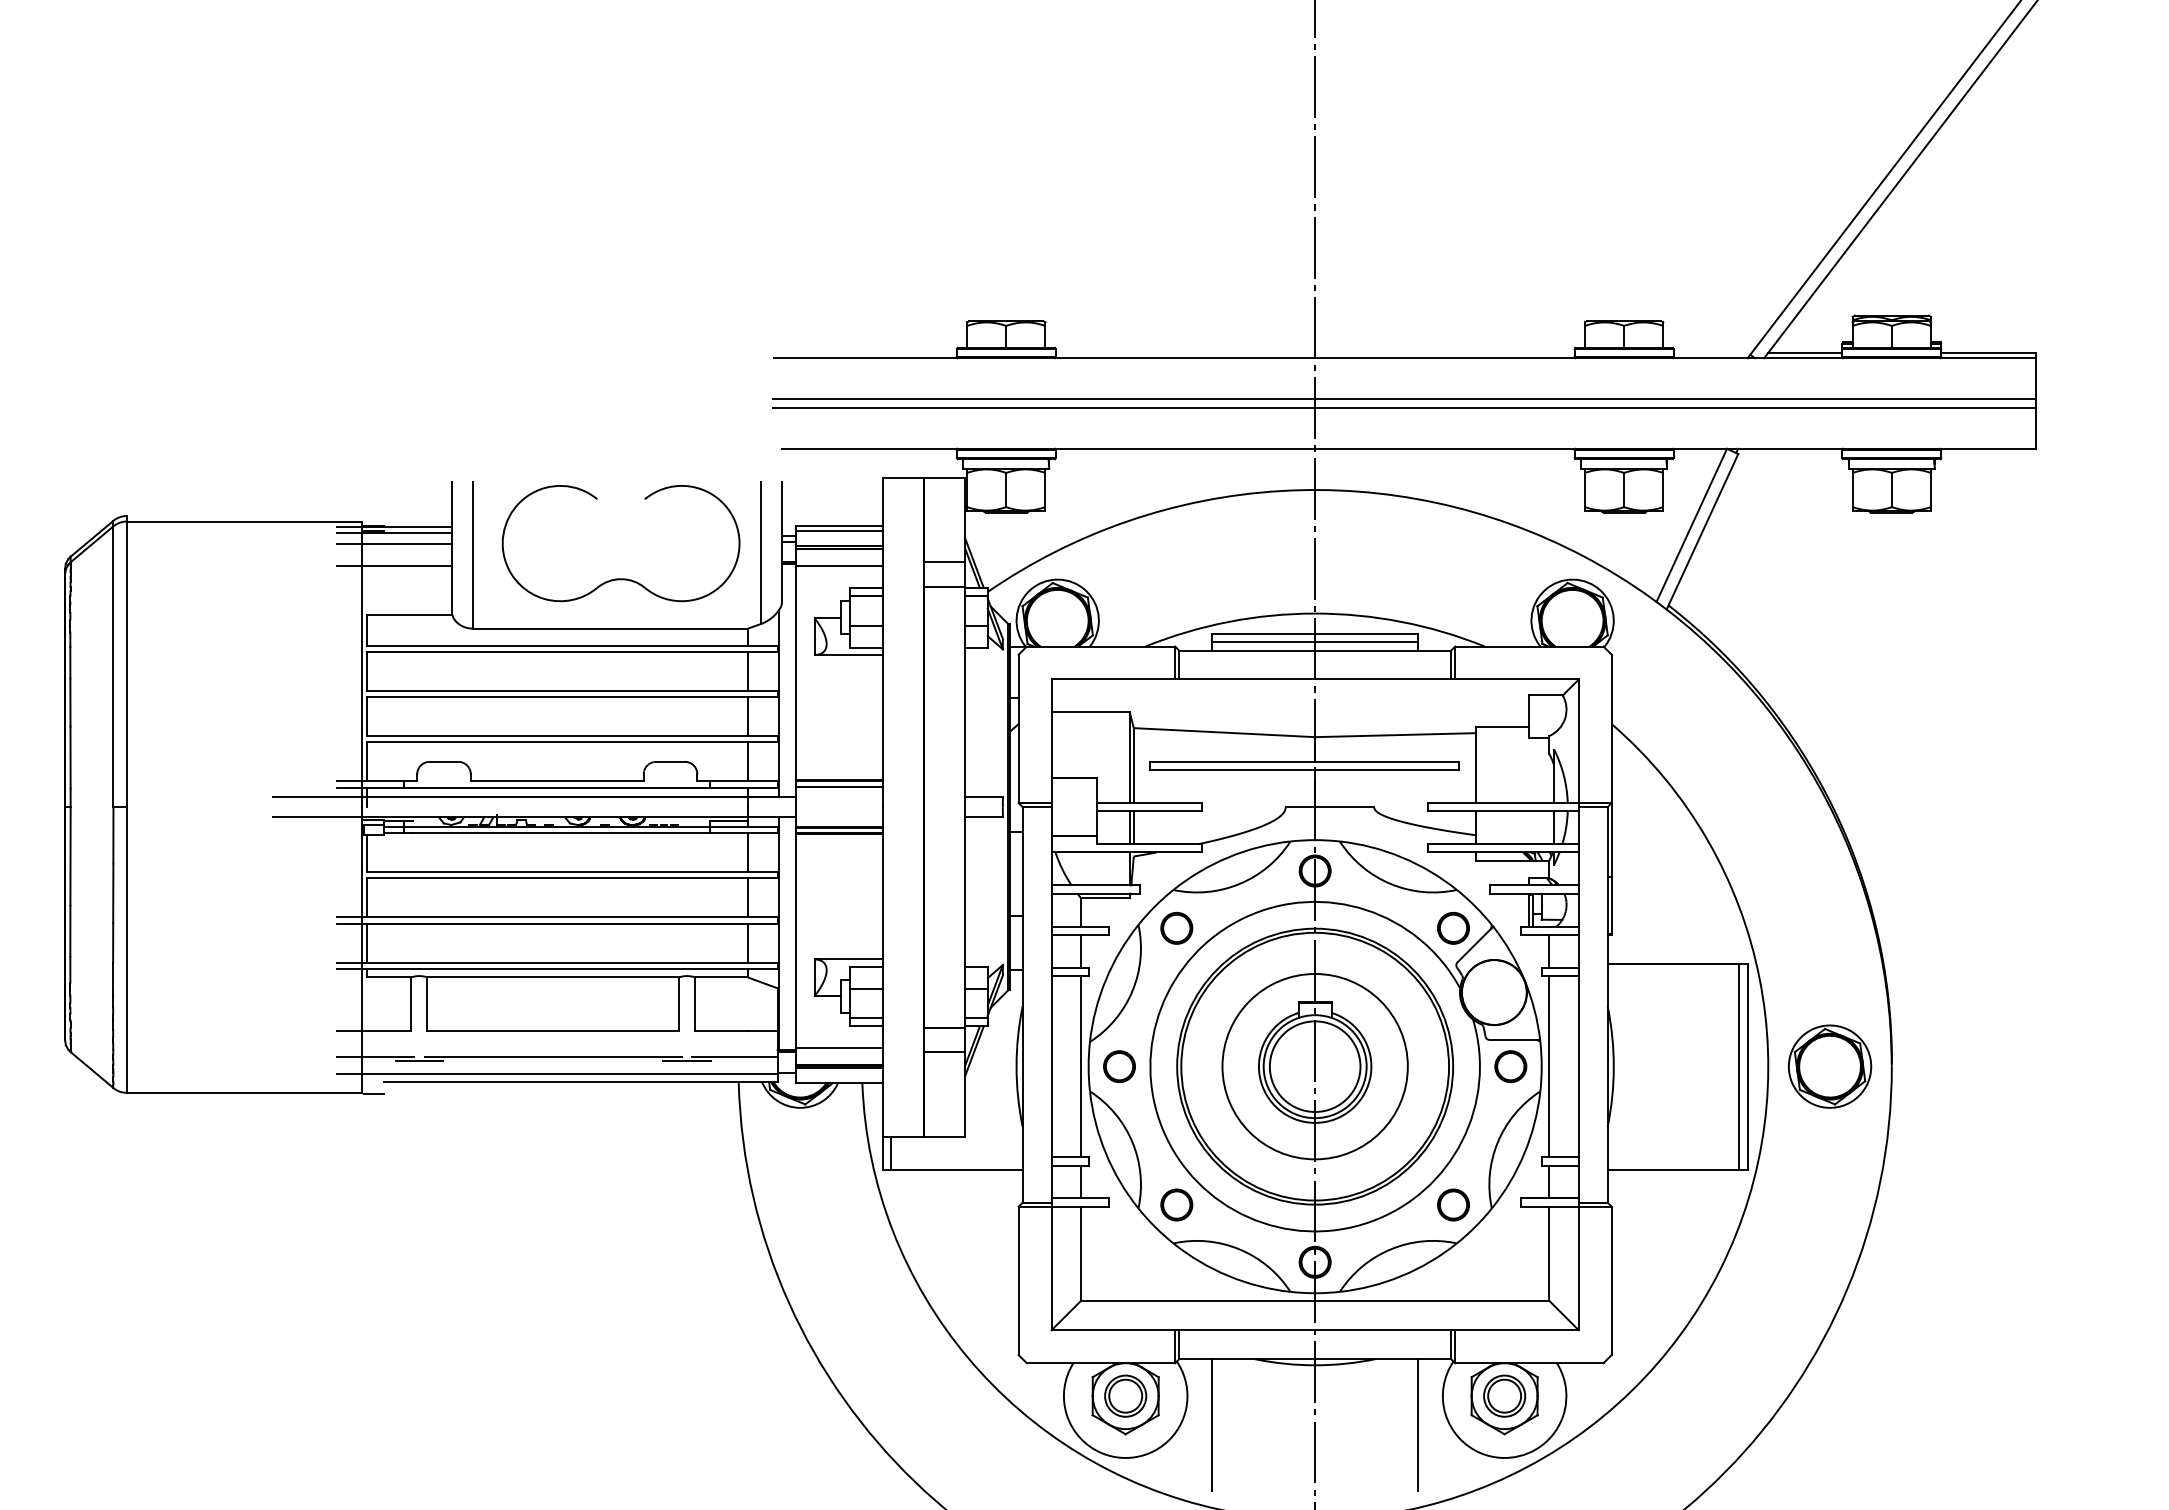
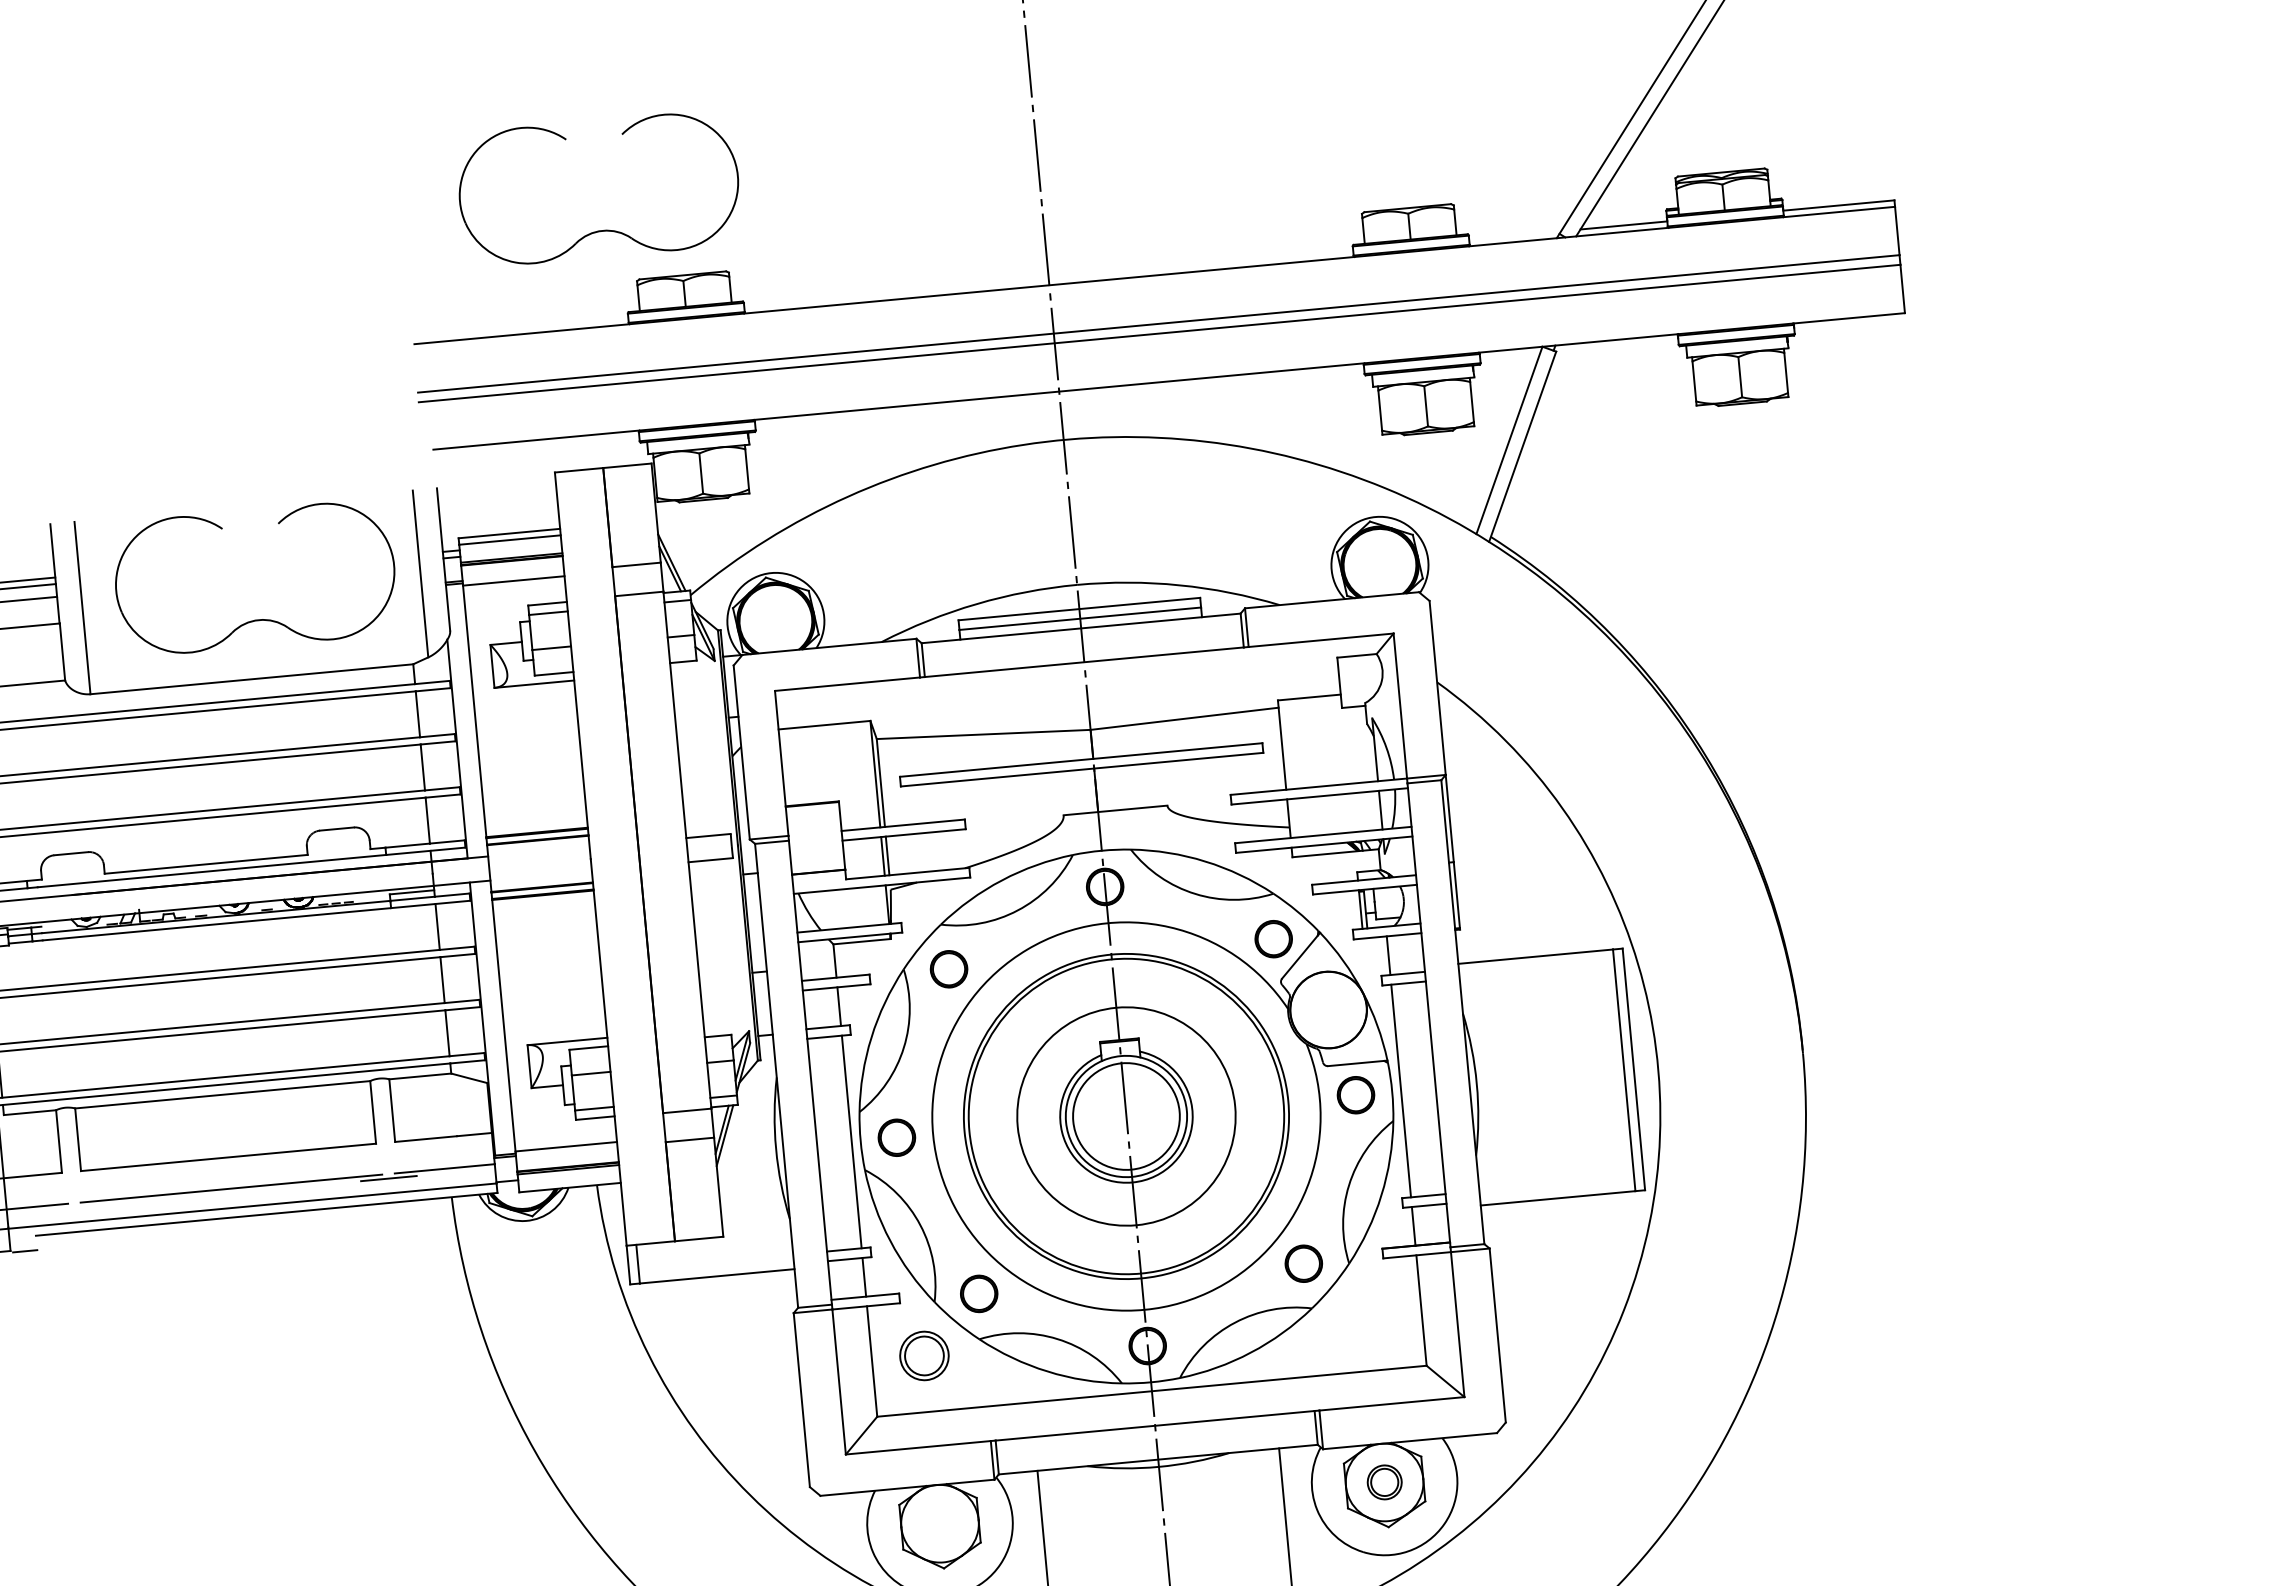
part: (941, 276) -> (602, 230), added
line: (418, 1061) -> (73, 1208), removed
part: (1830, 1066) -> (1731, 1060), removed
part: (1125, 1395) -> (924, 1355), moved
part: (1504, 1395) -> (1384, 1481), size x0.7

